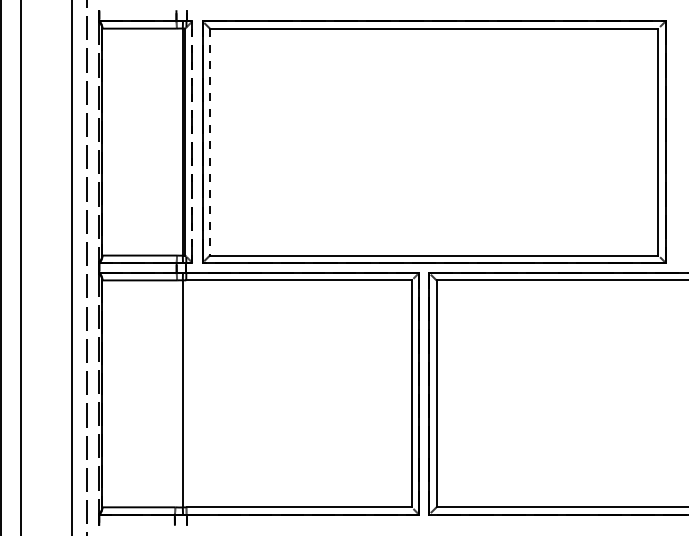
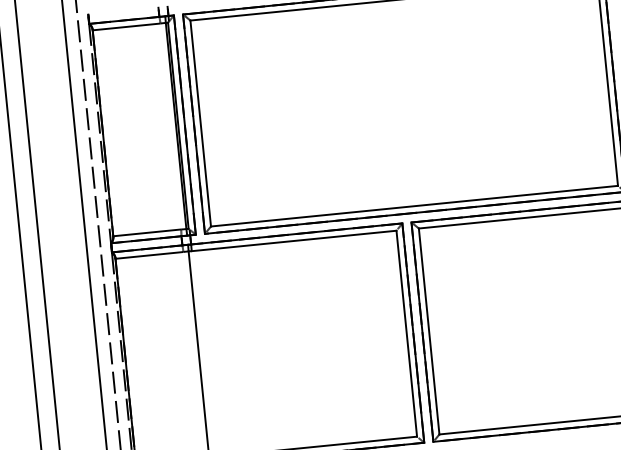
line: (192, 142) -> (184, 125), dashed -> solid
line: (209, 142) -> (200, 123), dashed -> solid

